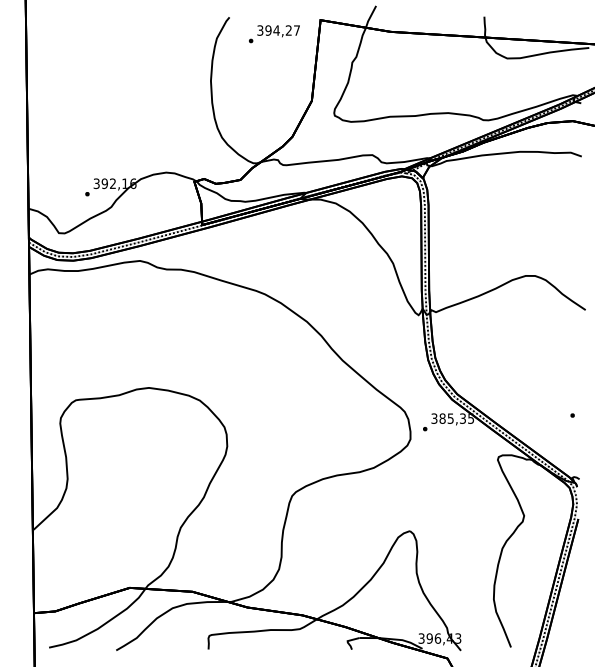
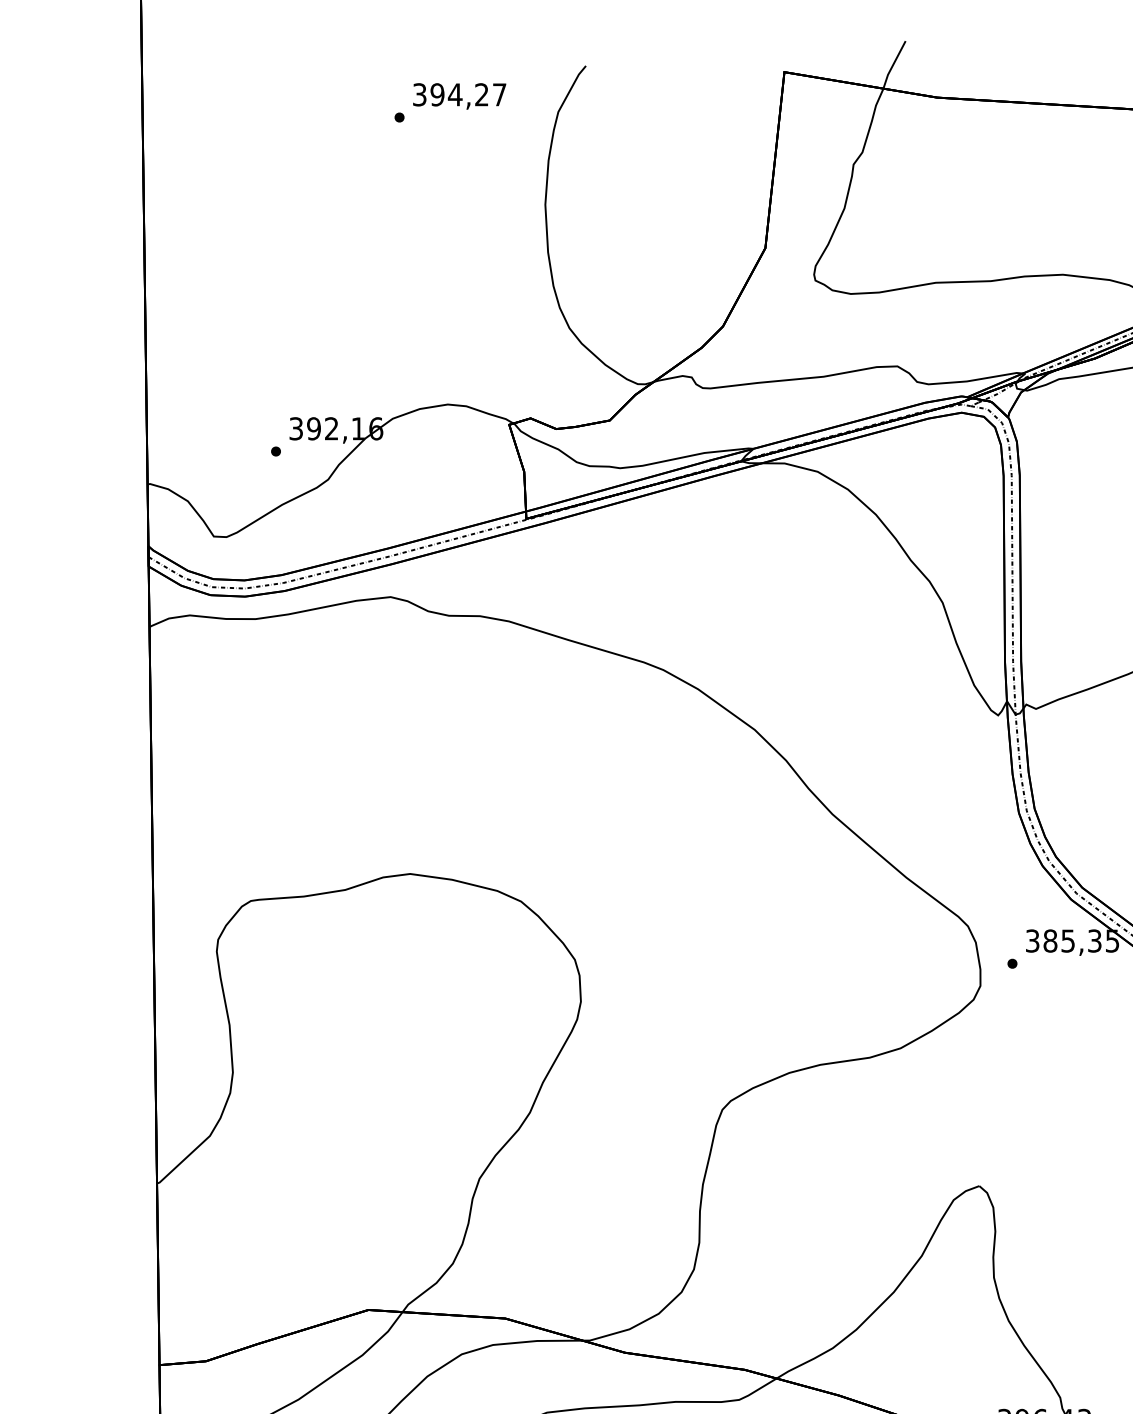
text: (274, 34) -> (450, 103), moved

